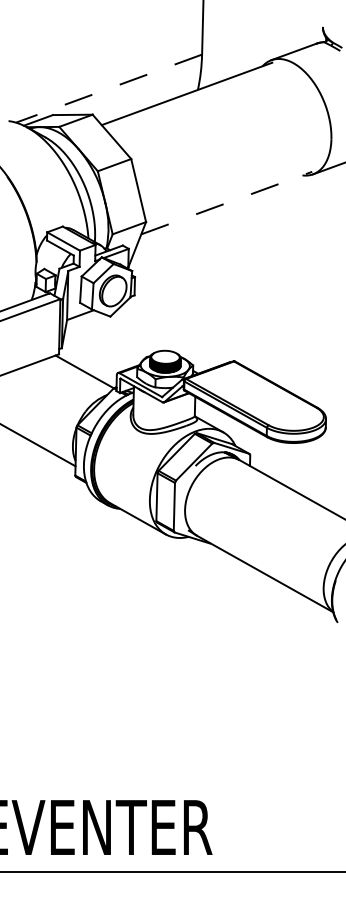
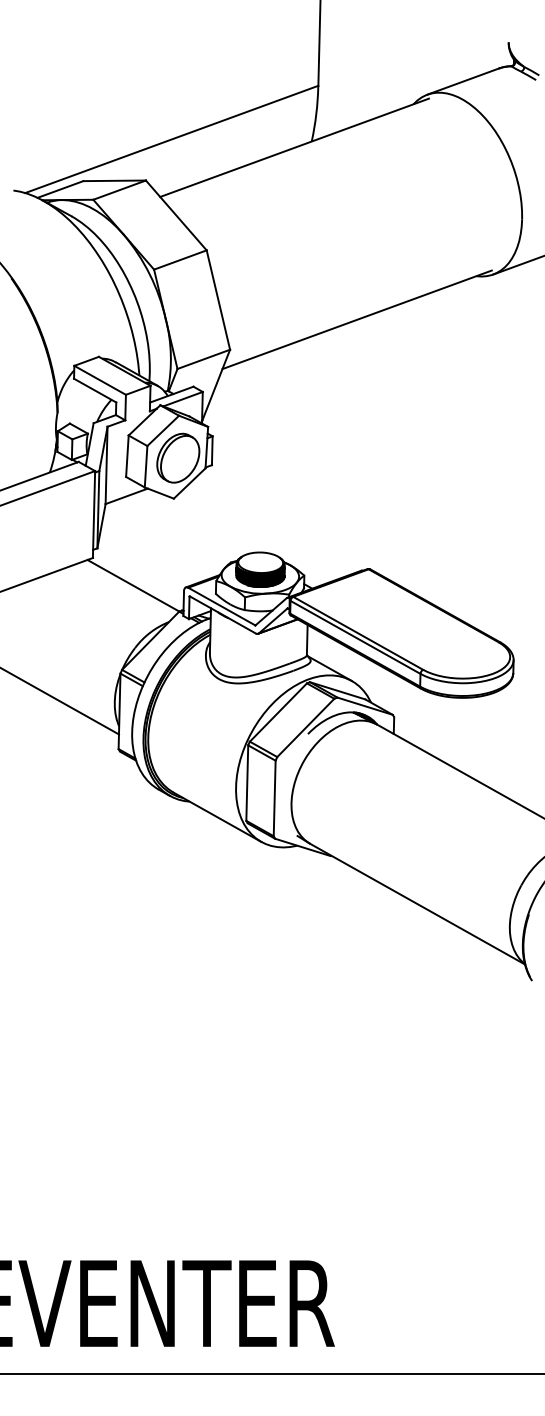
line: (108, 88) -> (170, 139), dashed -> solid
line: (227, 202) -> (358, 318), dashed -> solid

